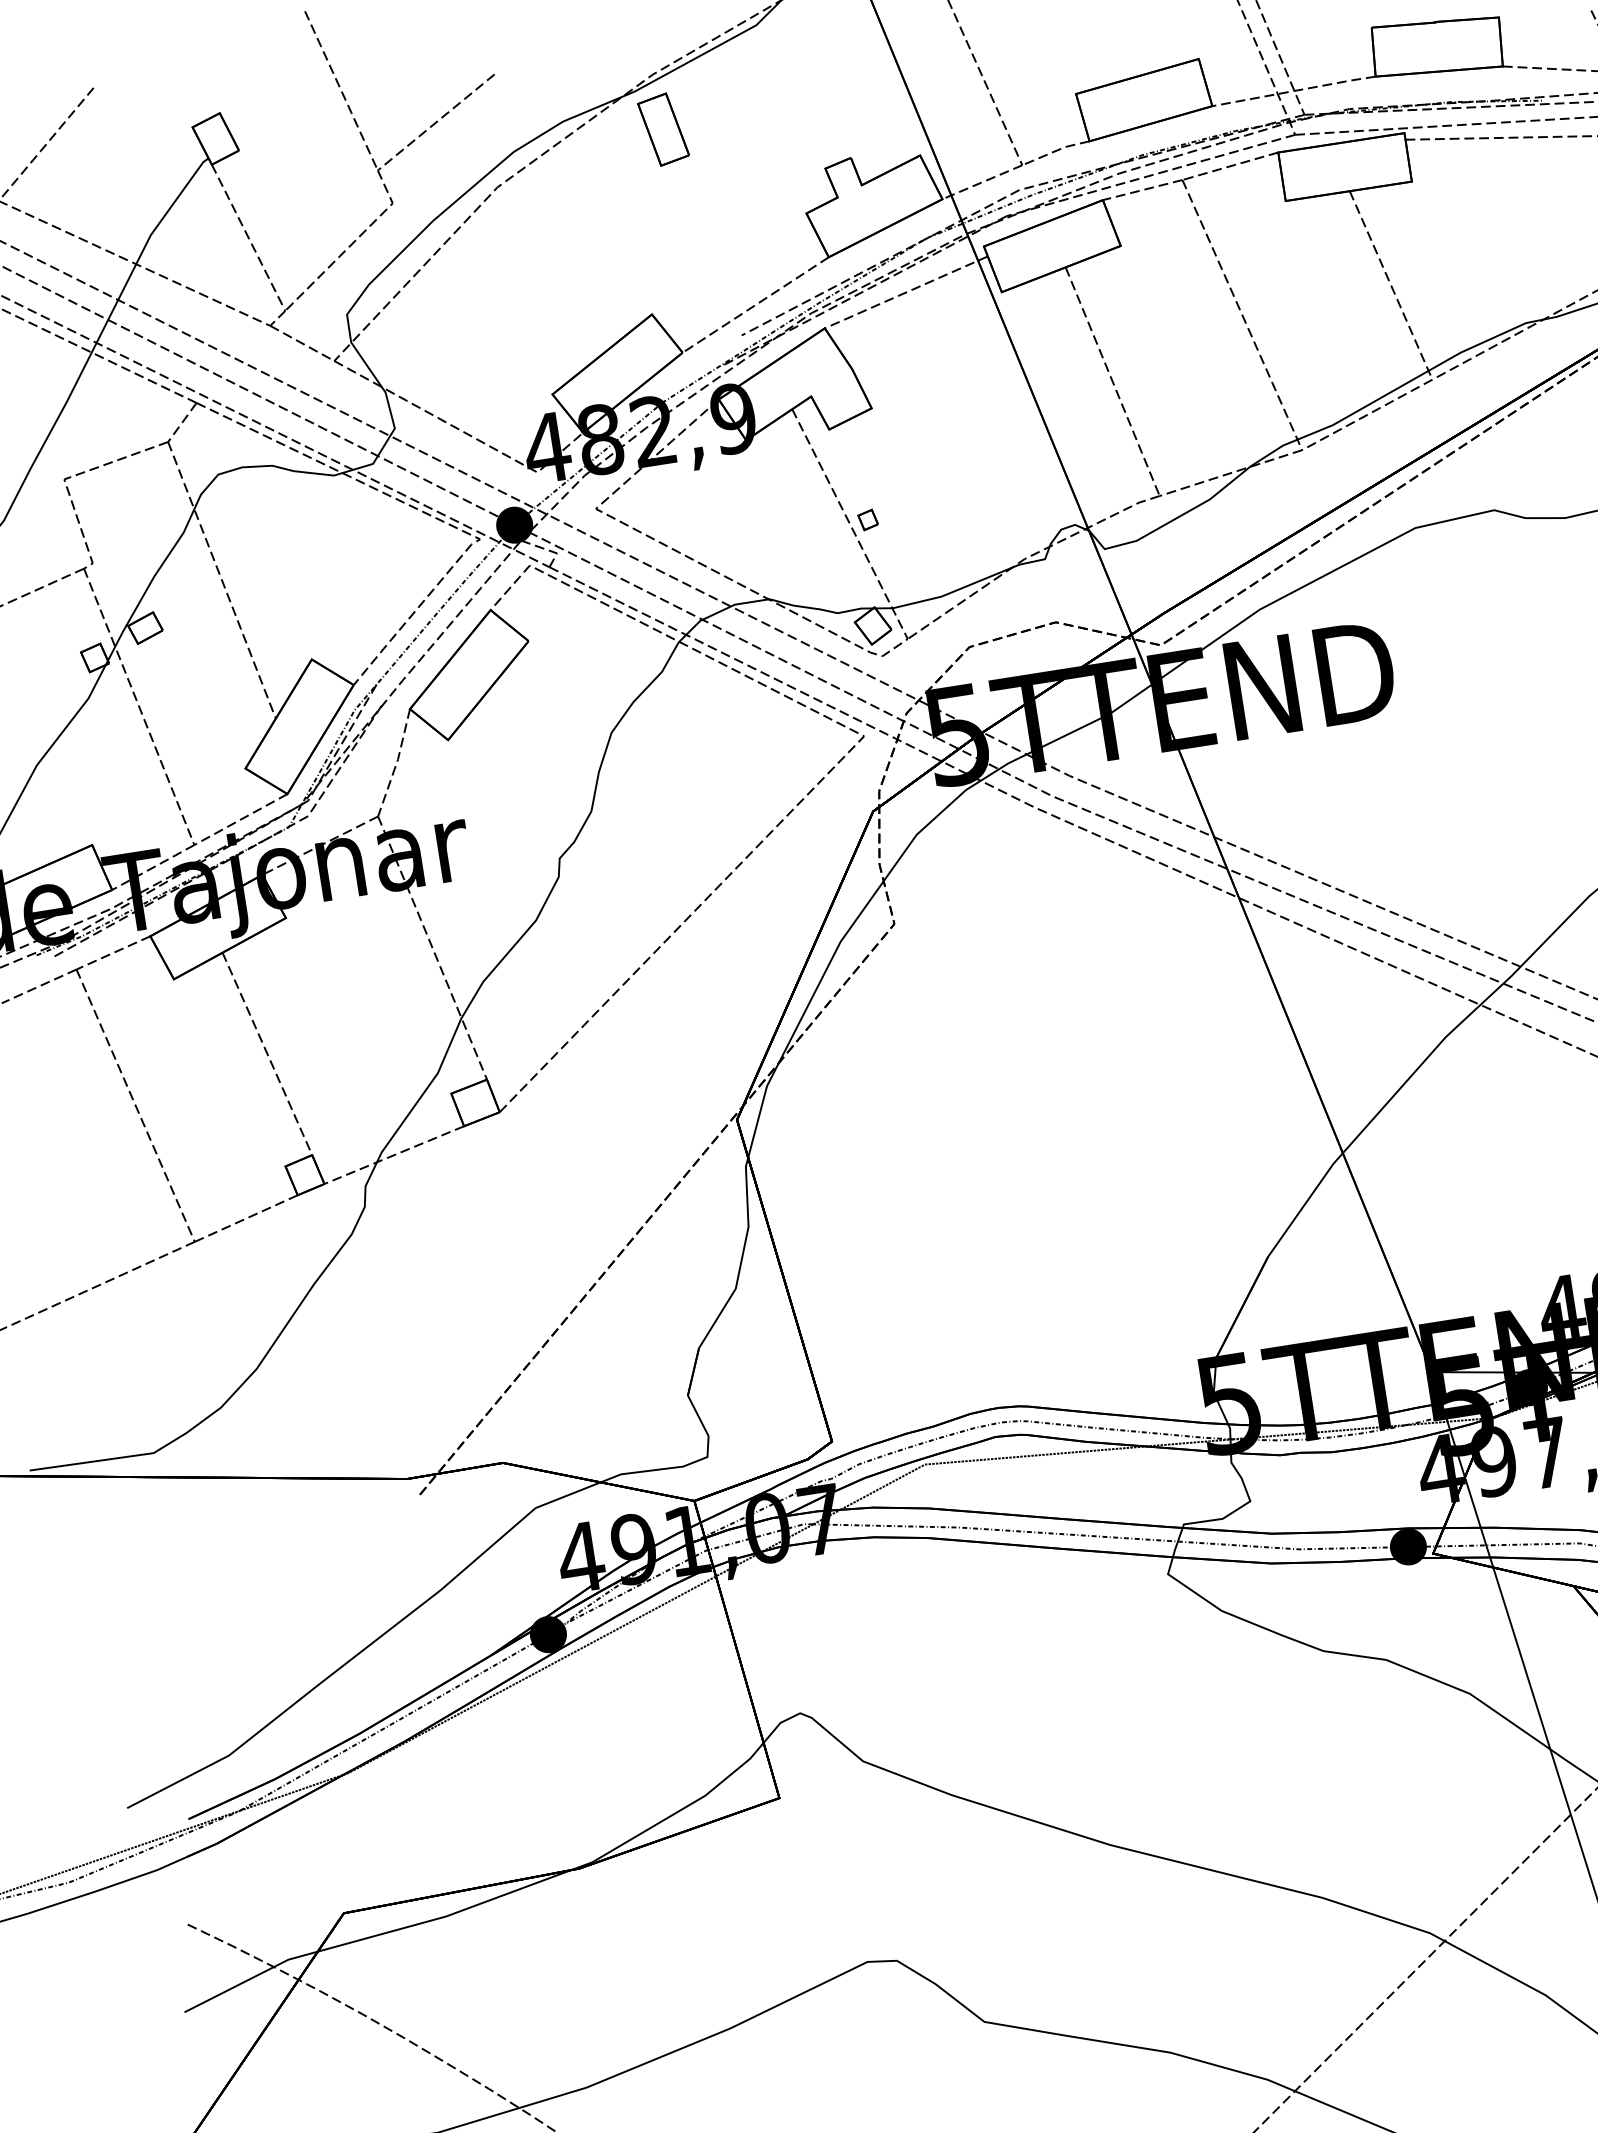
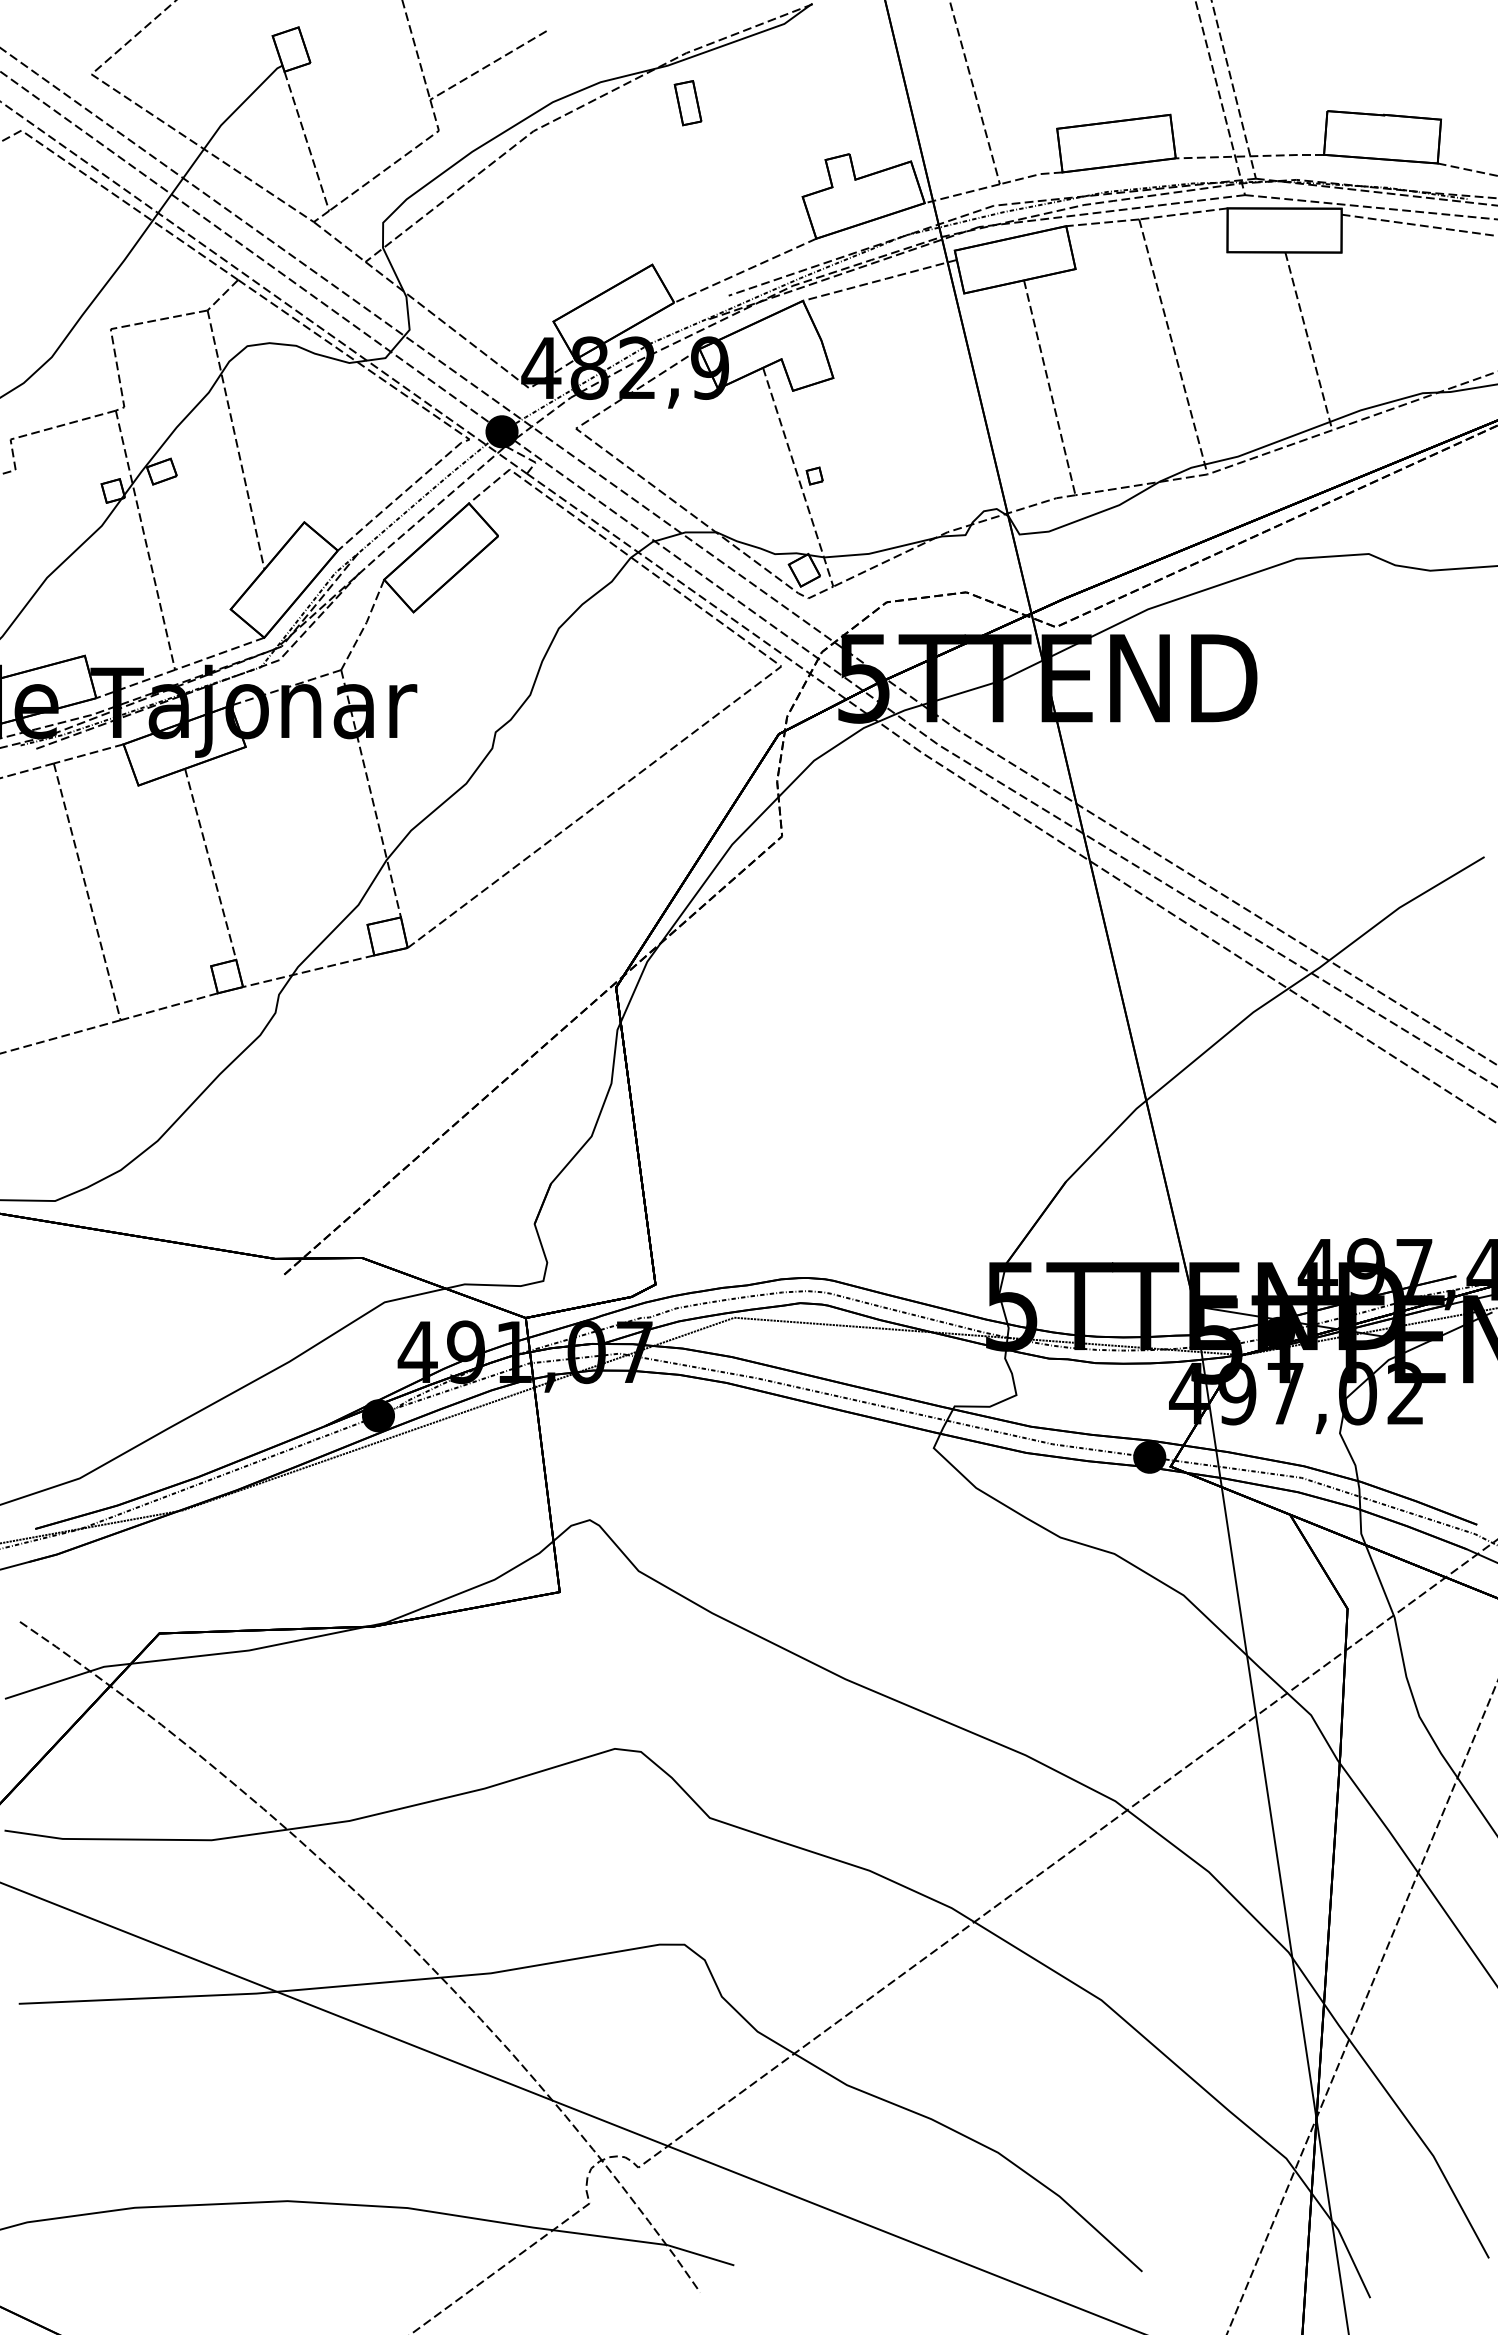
part: (662, 128) -> (687, 102), size x0.7

